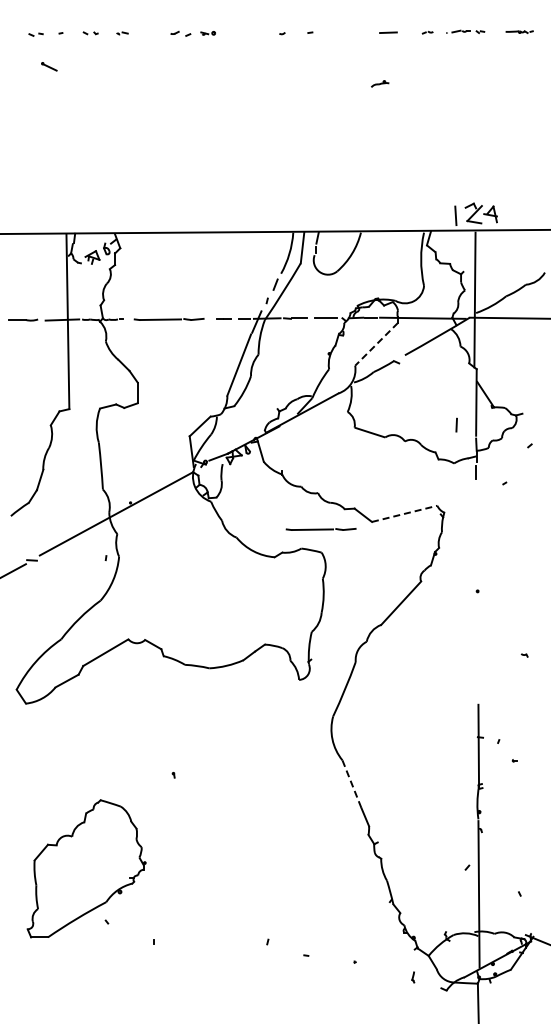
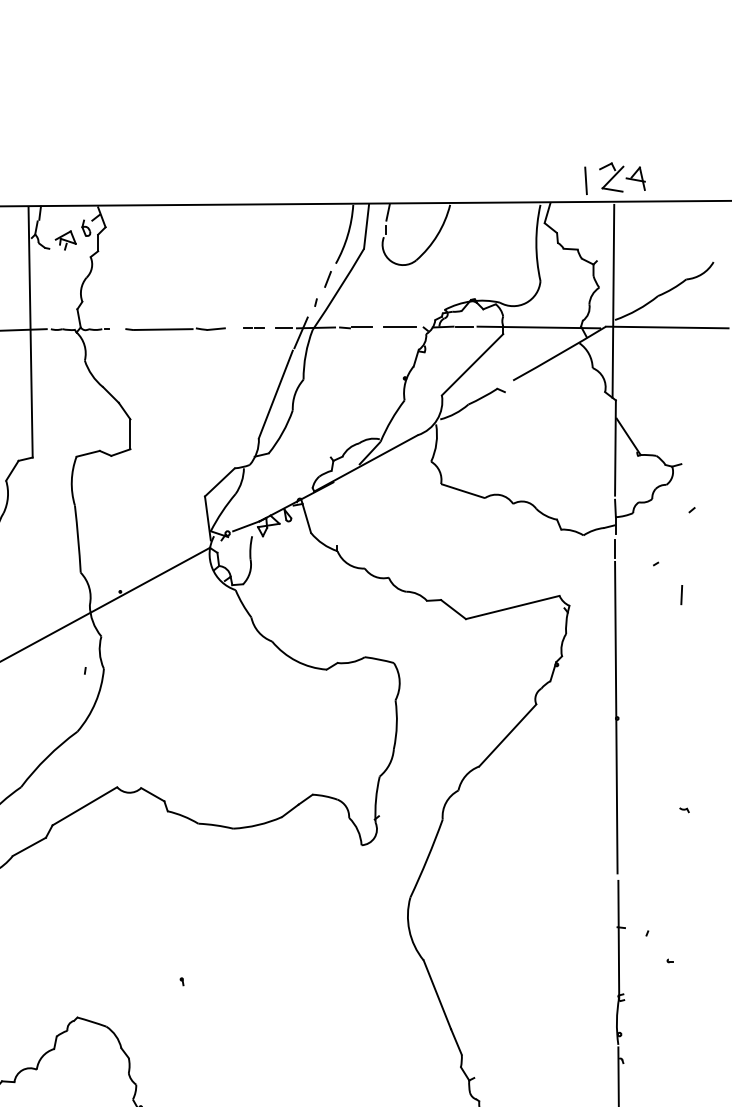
line: (376, 344) -> (472, 365), dashed -> solid
line: (456, 424) -> (681, 594), moved
line: (404, 513) -> (512, 606), dashed -> solid
line: (320, 529) -> (392, 629), removed
line: (476, 590) -> (615, 717), added
line: (352, 784) -> (438, 994), dashed -> solid

